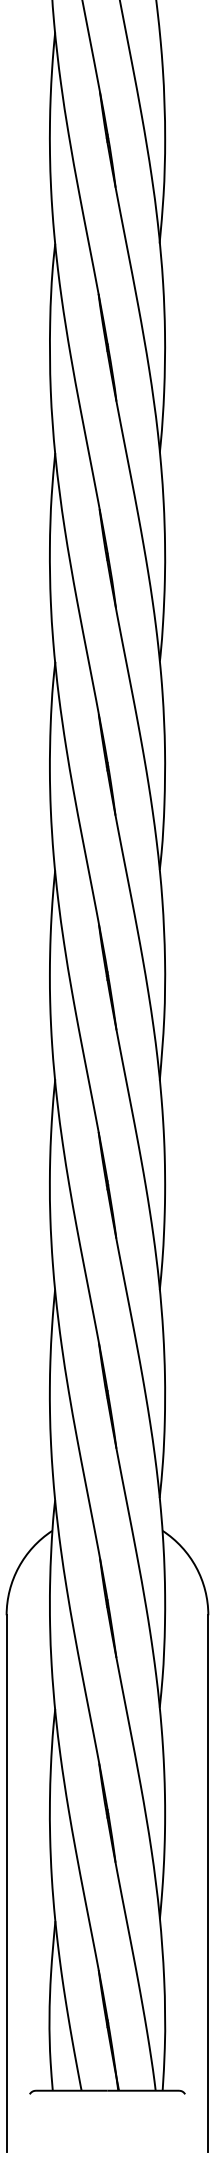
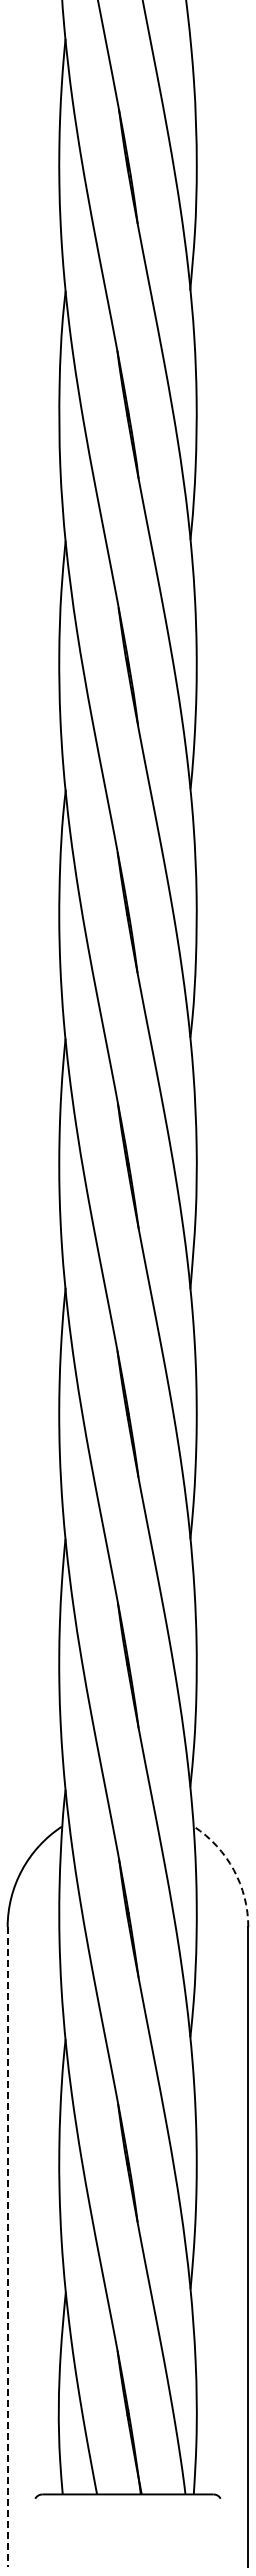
arc: (195, 1567) -> (233, 1870), solid -> dashed
line: (6, 1883) -> (7, 2247), solid -> dashed

